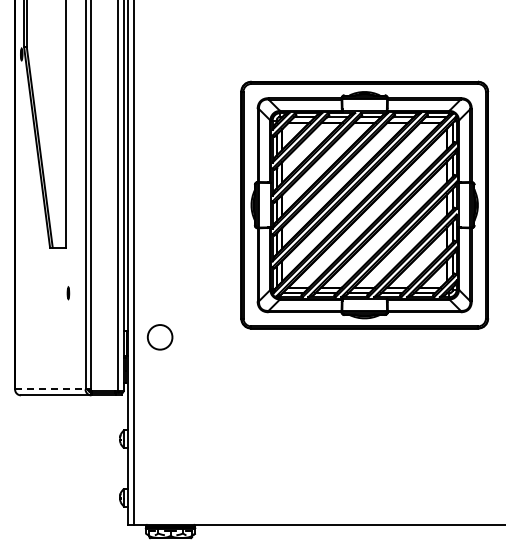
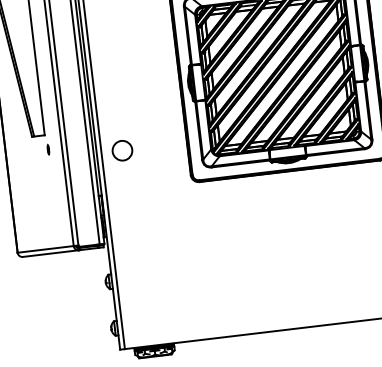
part: (68, 293) -> (48, 150), moved
circle: (159, 337) -> (121, 150), moved
line: (50, 389) -> (45, 249), dashed -> solid

